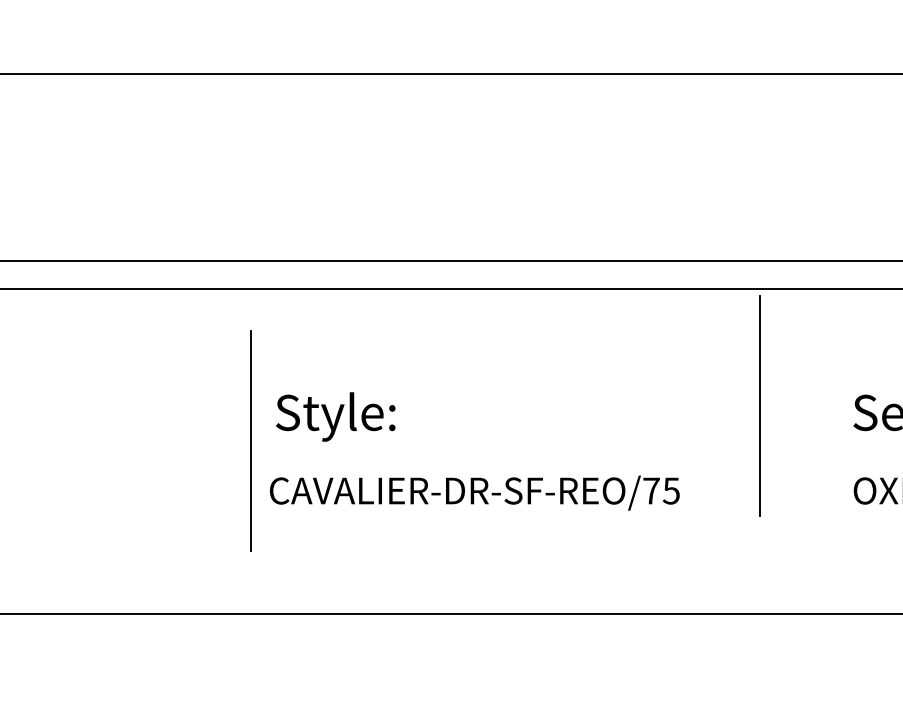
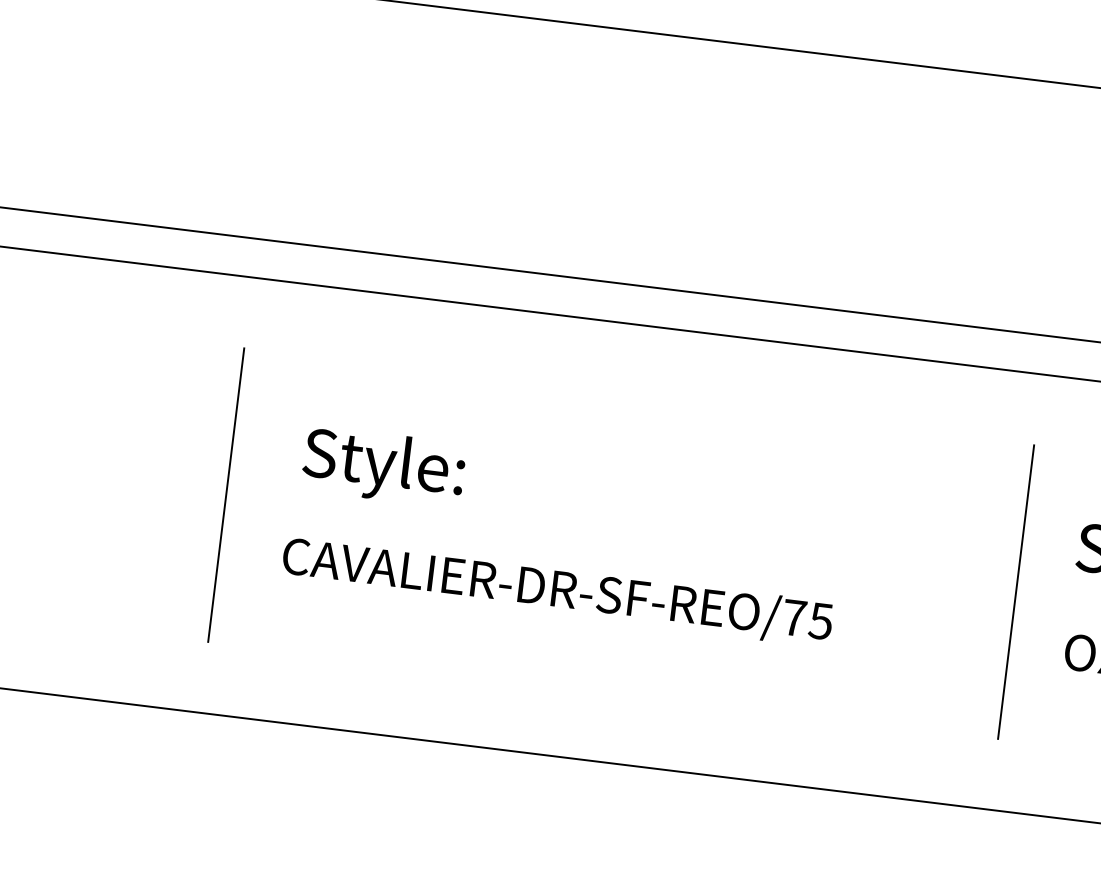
line: (759, 405) -> (1015, 591), moved
line: (250, 440) -> (225, 494), moved

